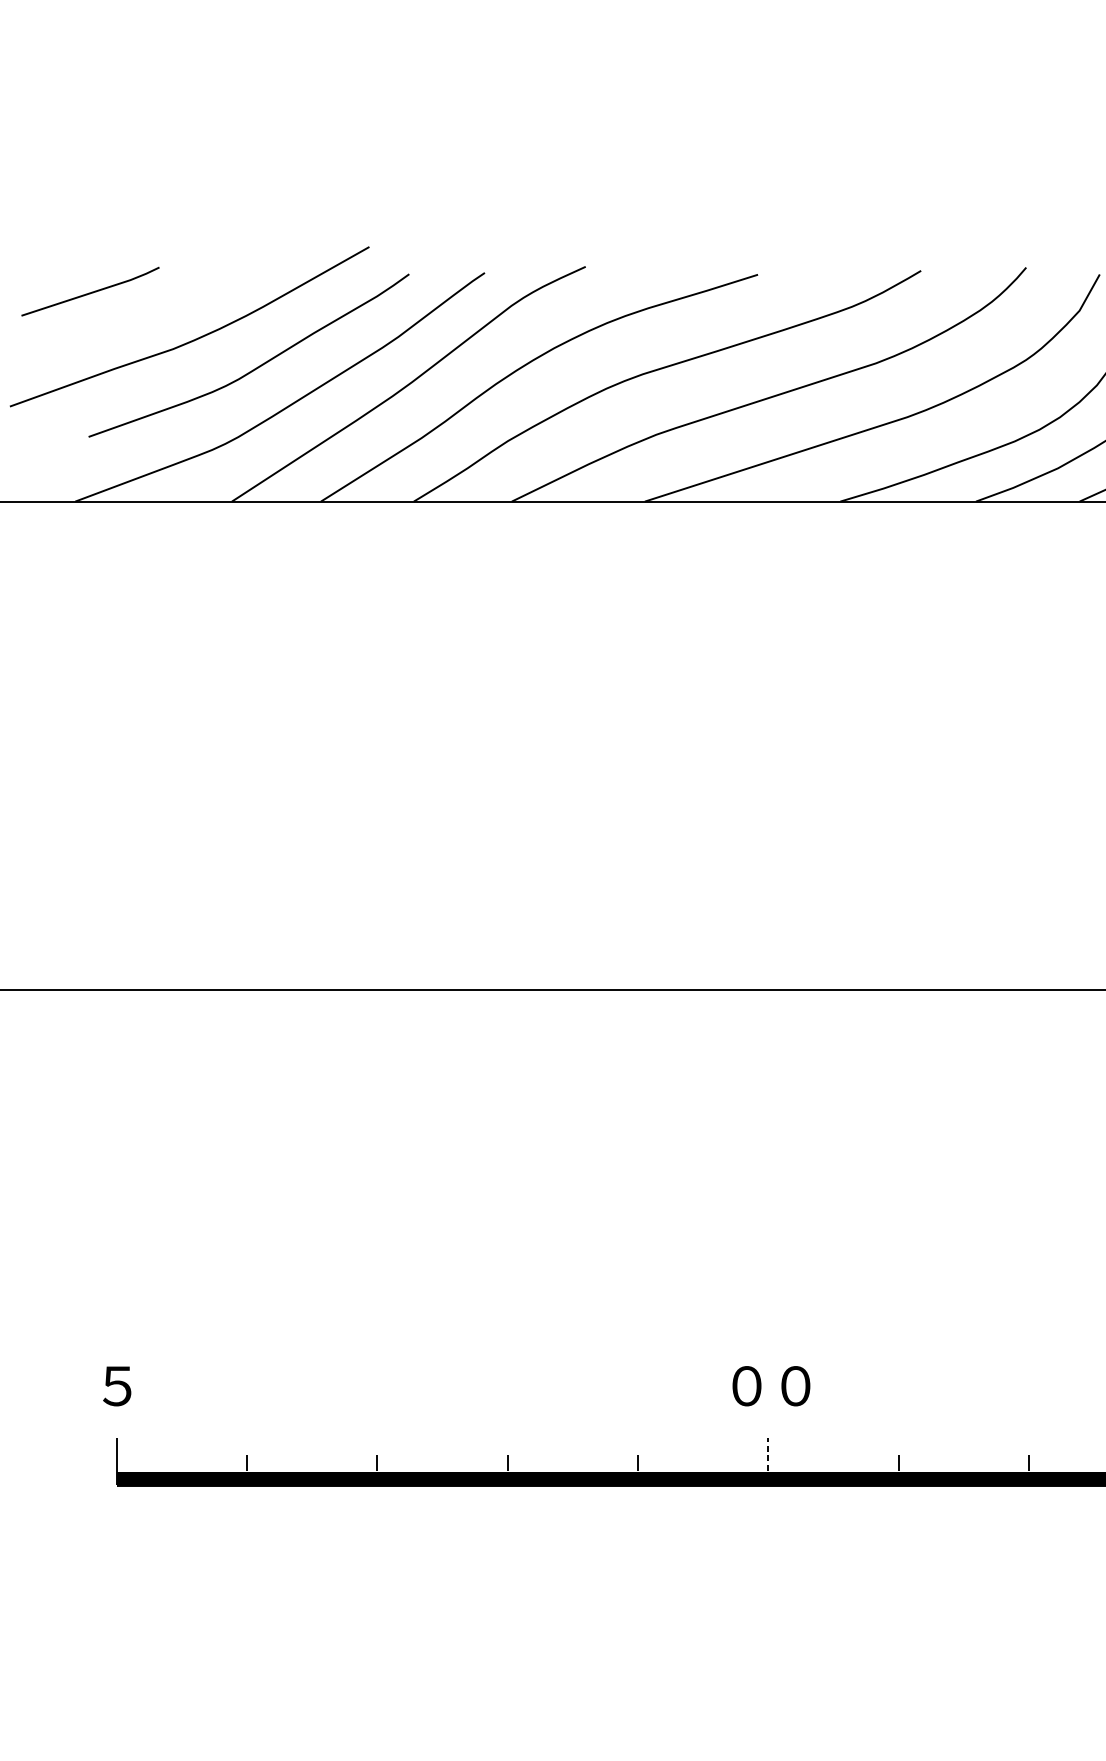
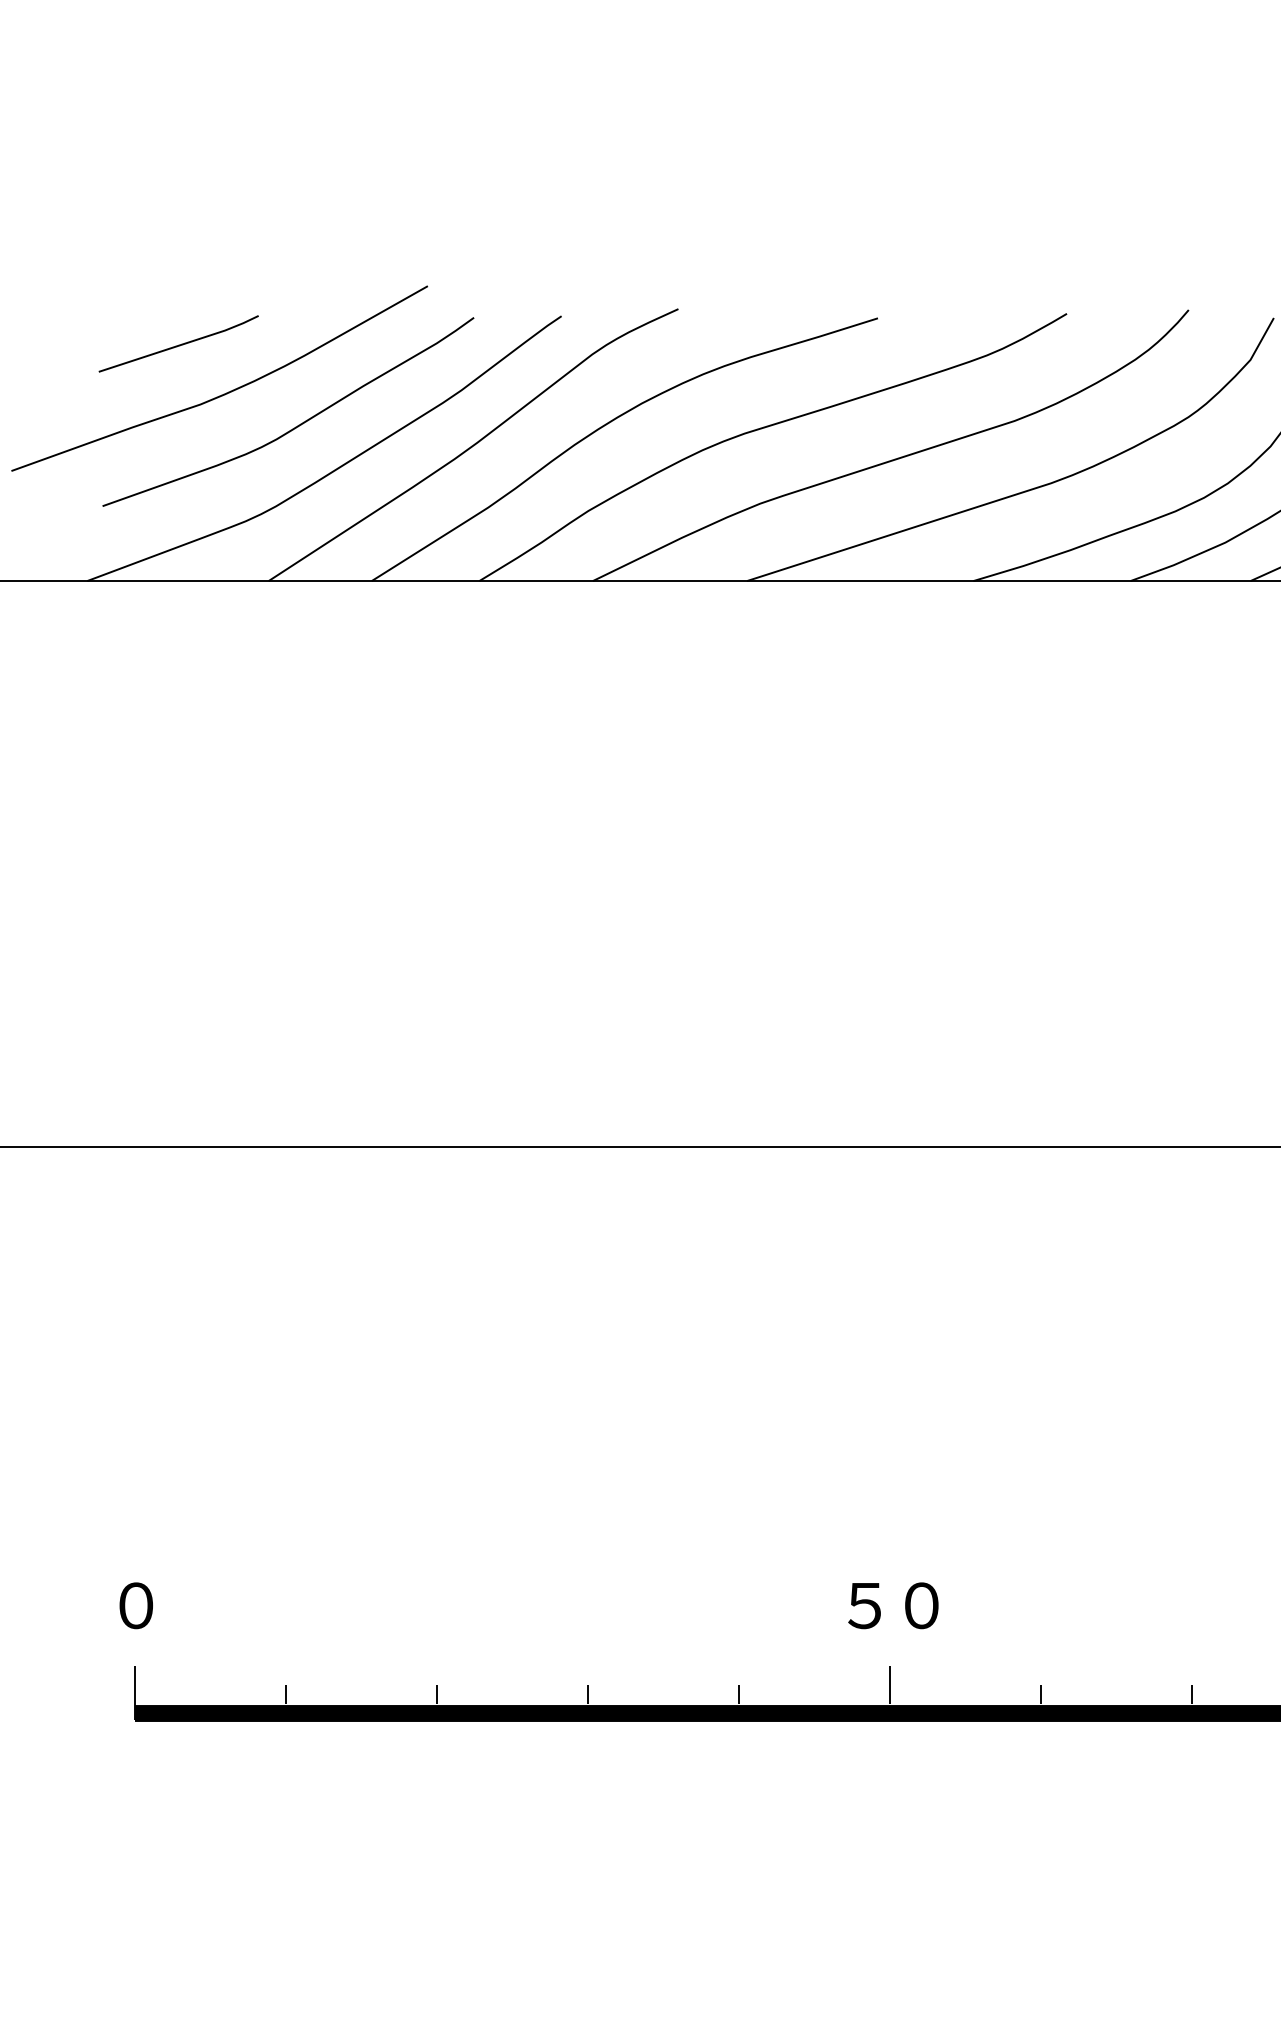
line: (90, 292) -> (178, 344), moved
text: (117, 1385) -> (136, 1605), ５ -> ０
text: (746, 1385) -> (864, 1605), ０ -> ５
line: (767, 1455) -> (889, 1685), dashed -> solid

